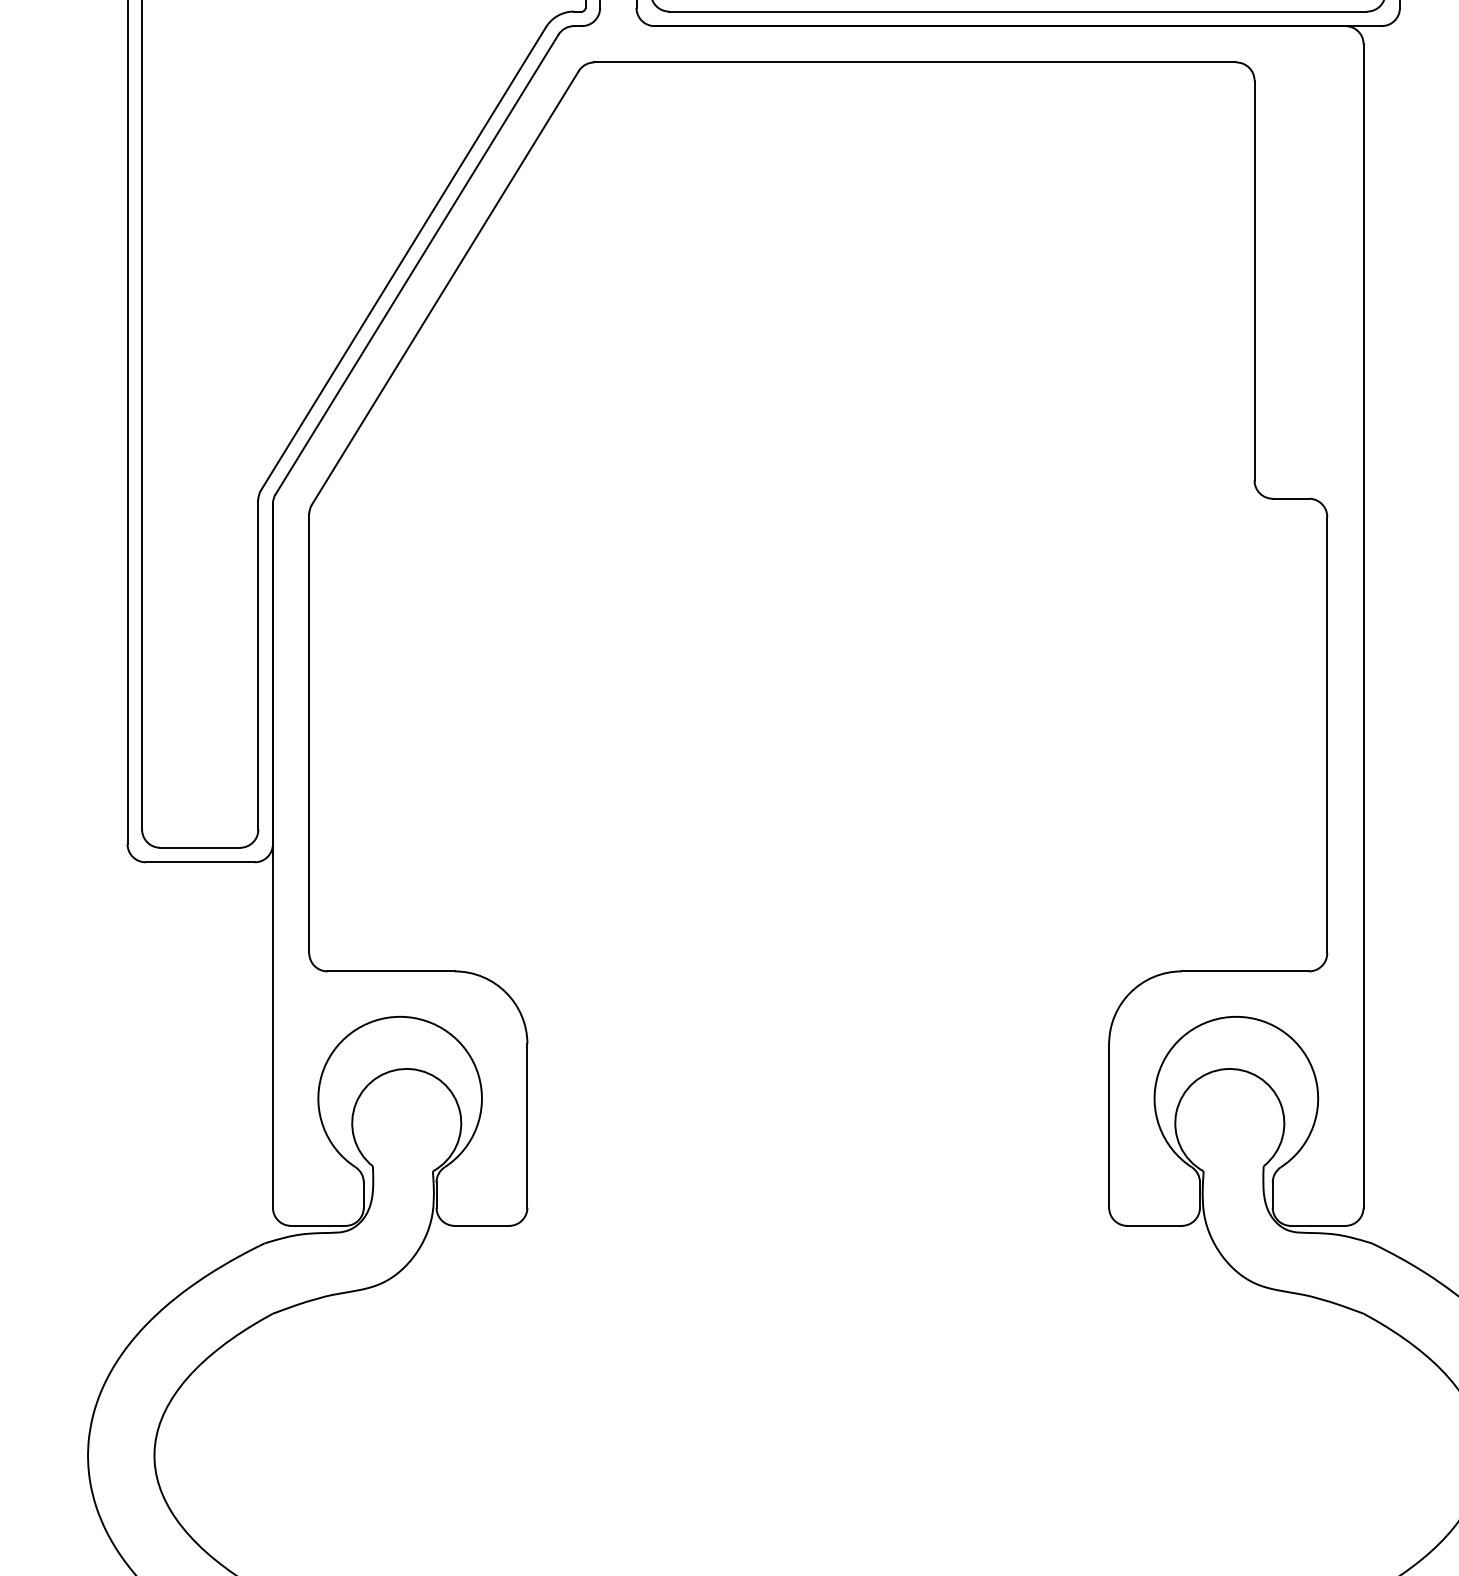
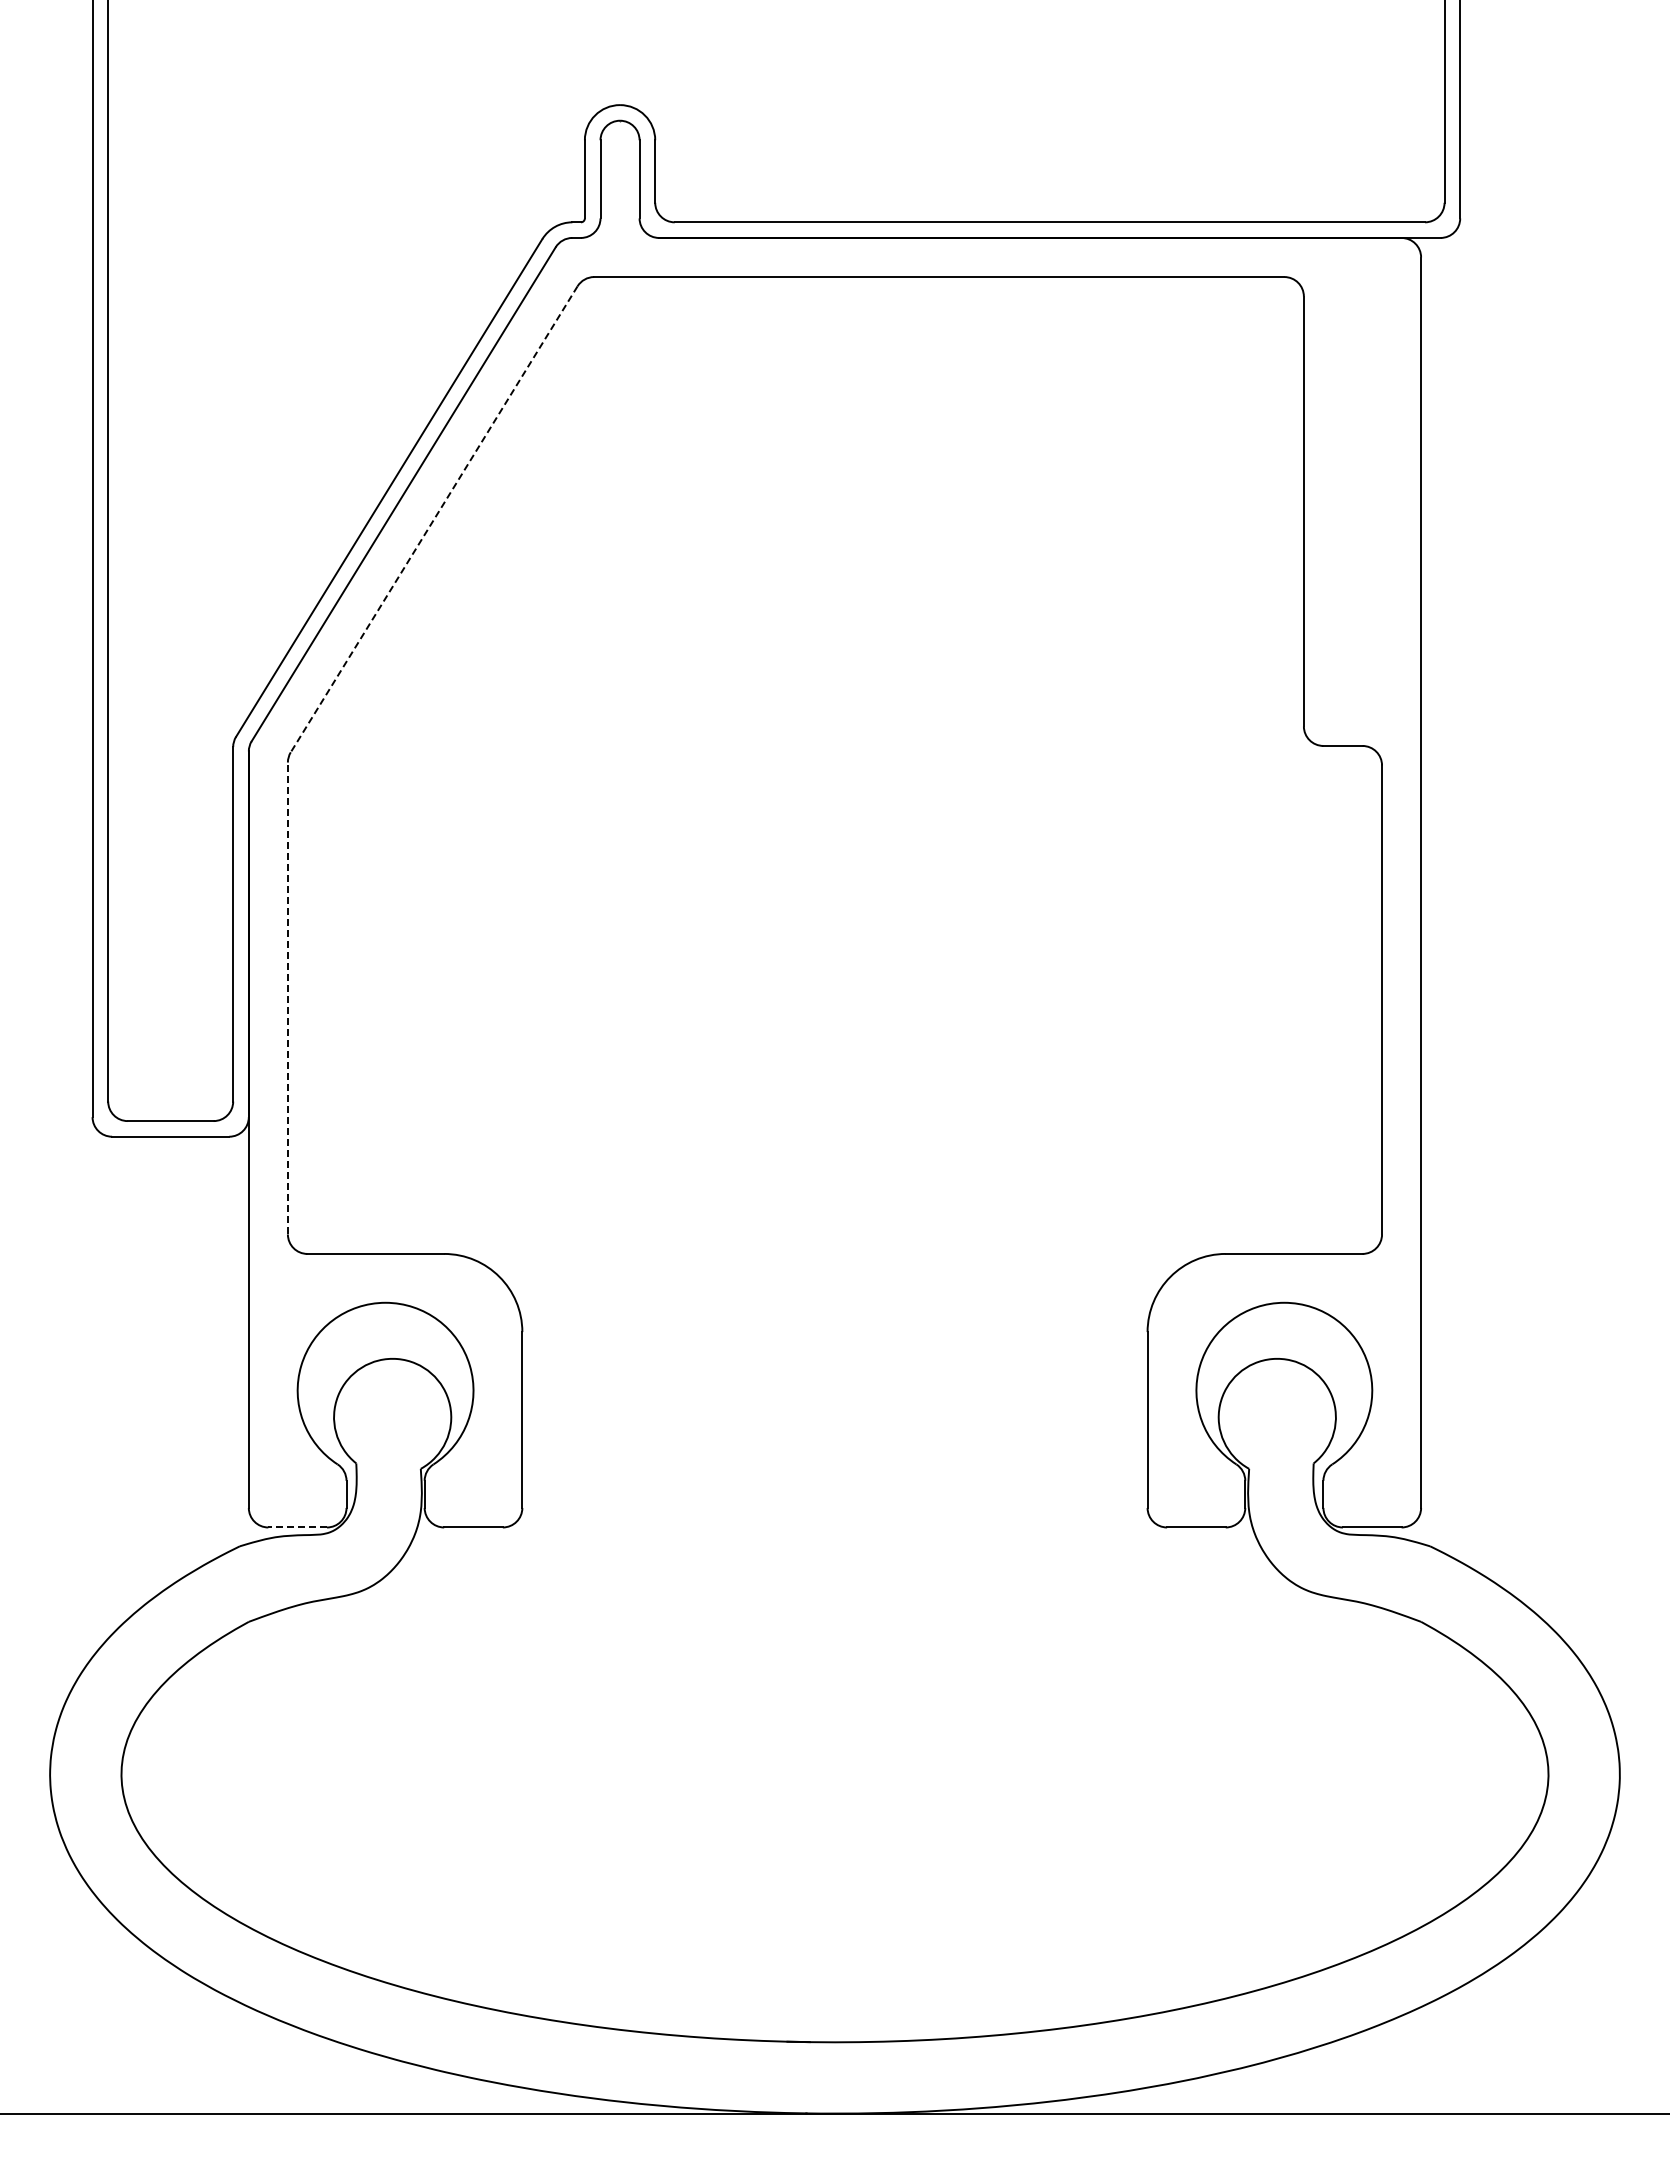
line: (445, 288) -> (434, 519), solid -> dashed
line: (308, 733) -> (287, 998), solid -> dashed
line: (318, 1225) -> (297, 1527), solid -> dashed

